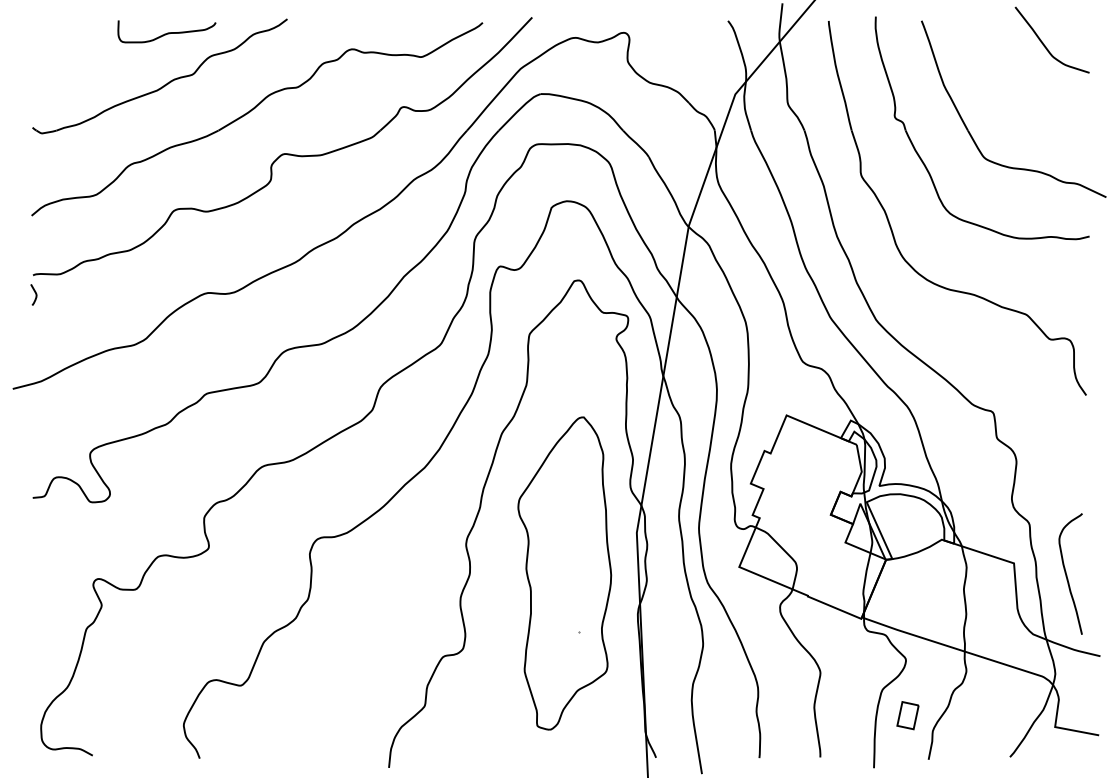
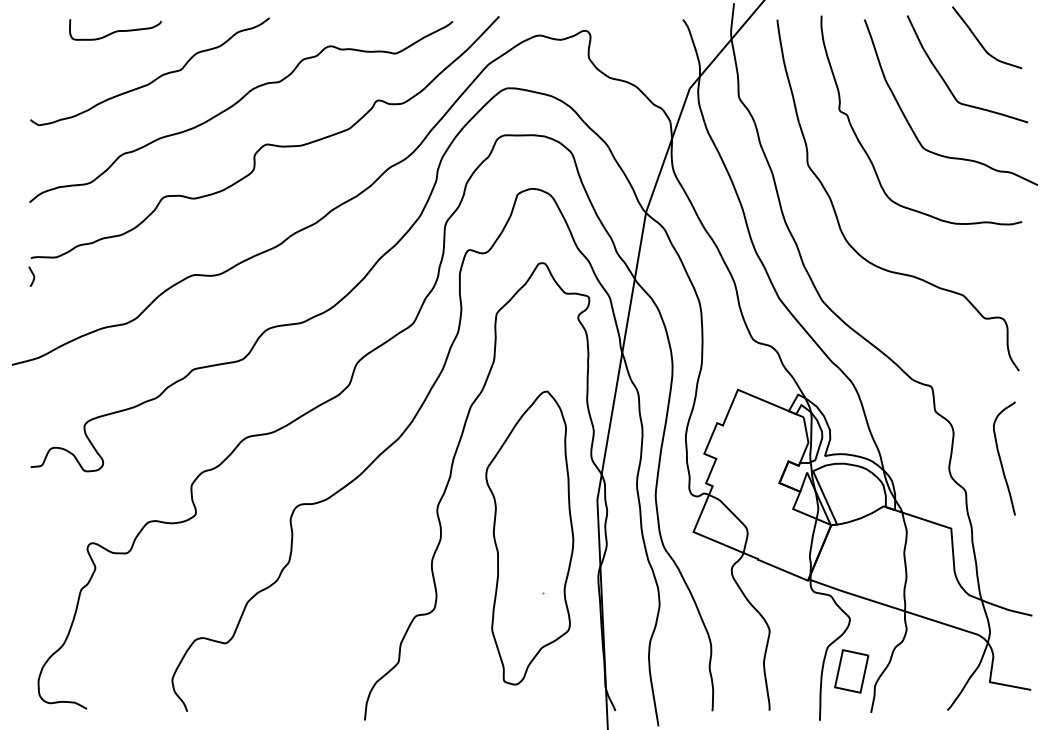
curve: (167, 32) -> (116, 30), moved
curve: (1008, 87) -> (946, 82), added
curve: (1067, 574) -> (1001, 459), moved
part: (907, 715) -> (851, 671), size x1.67

